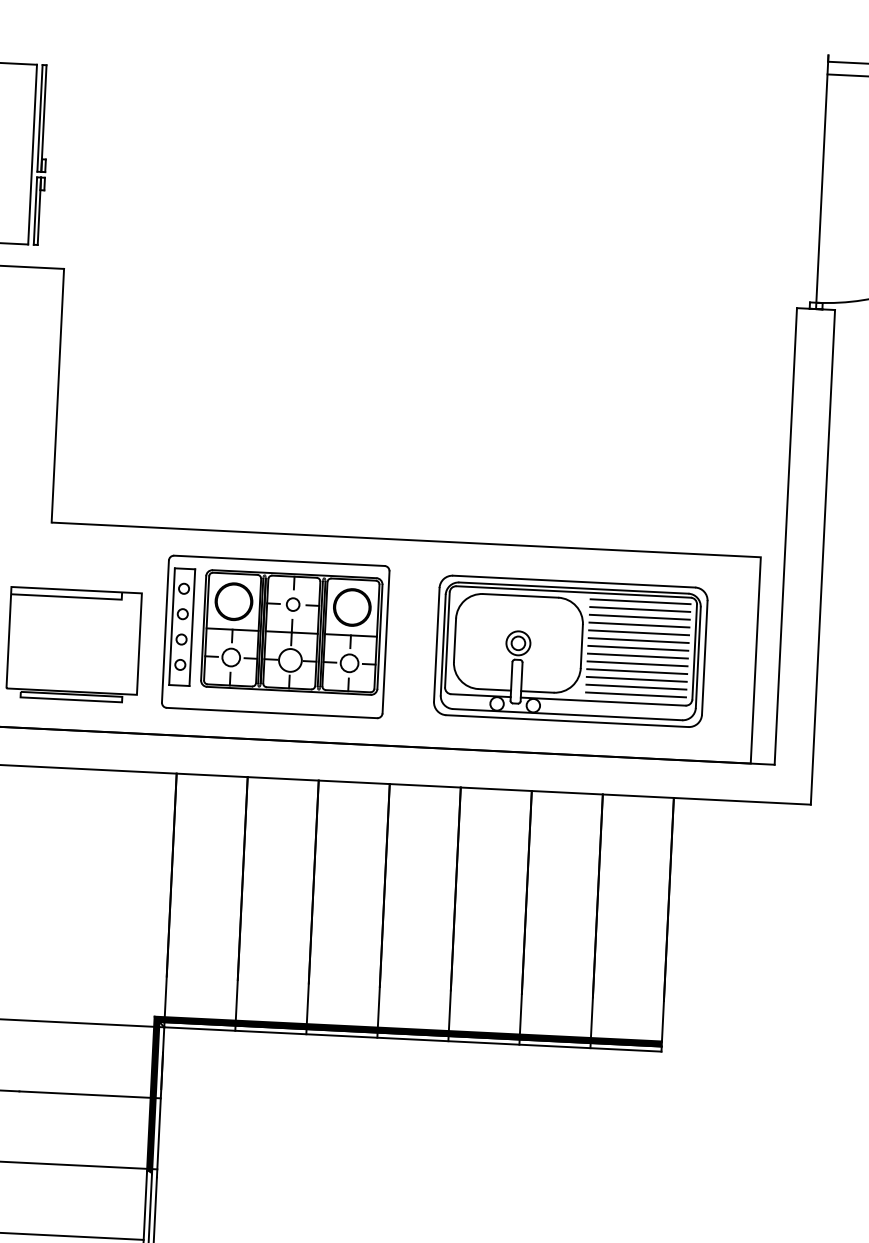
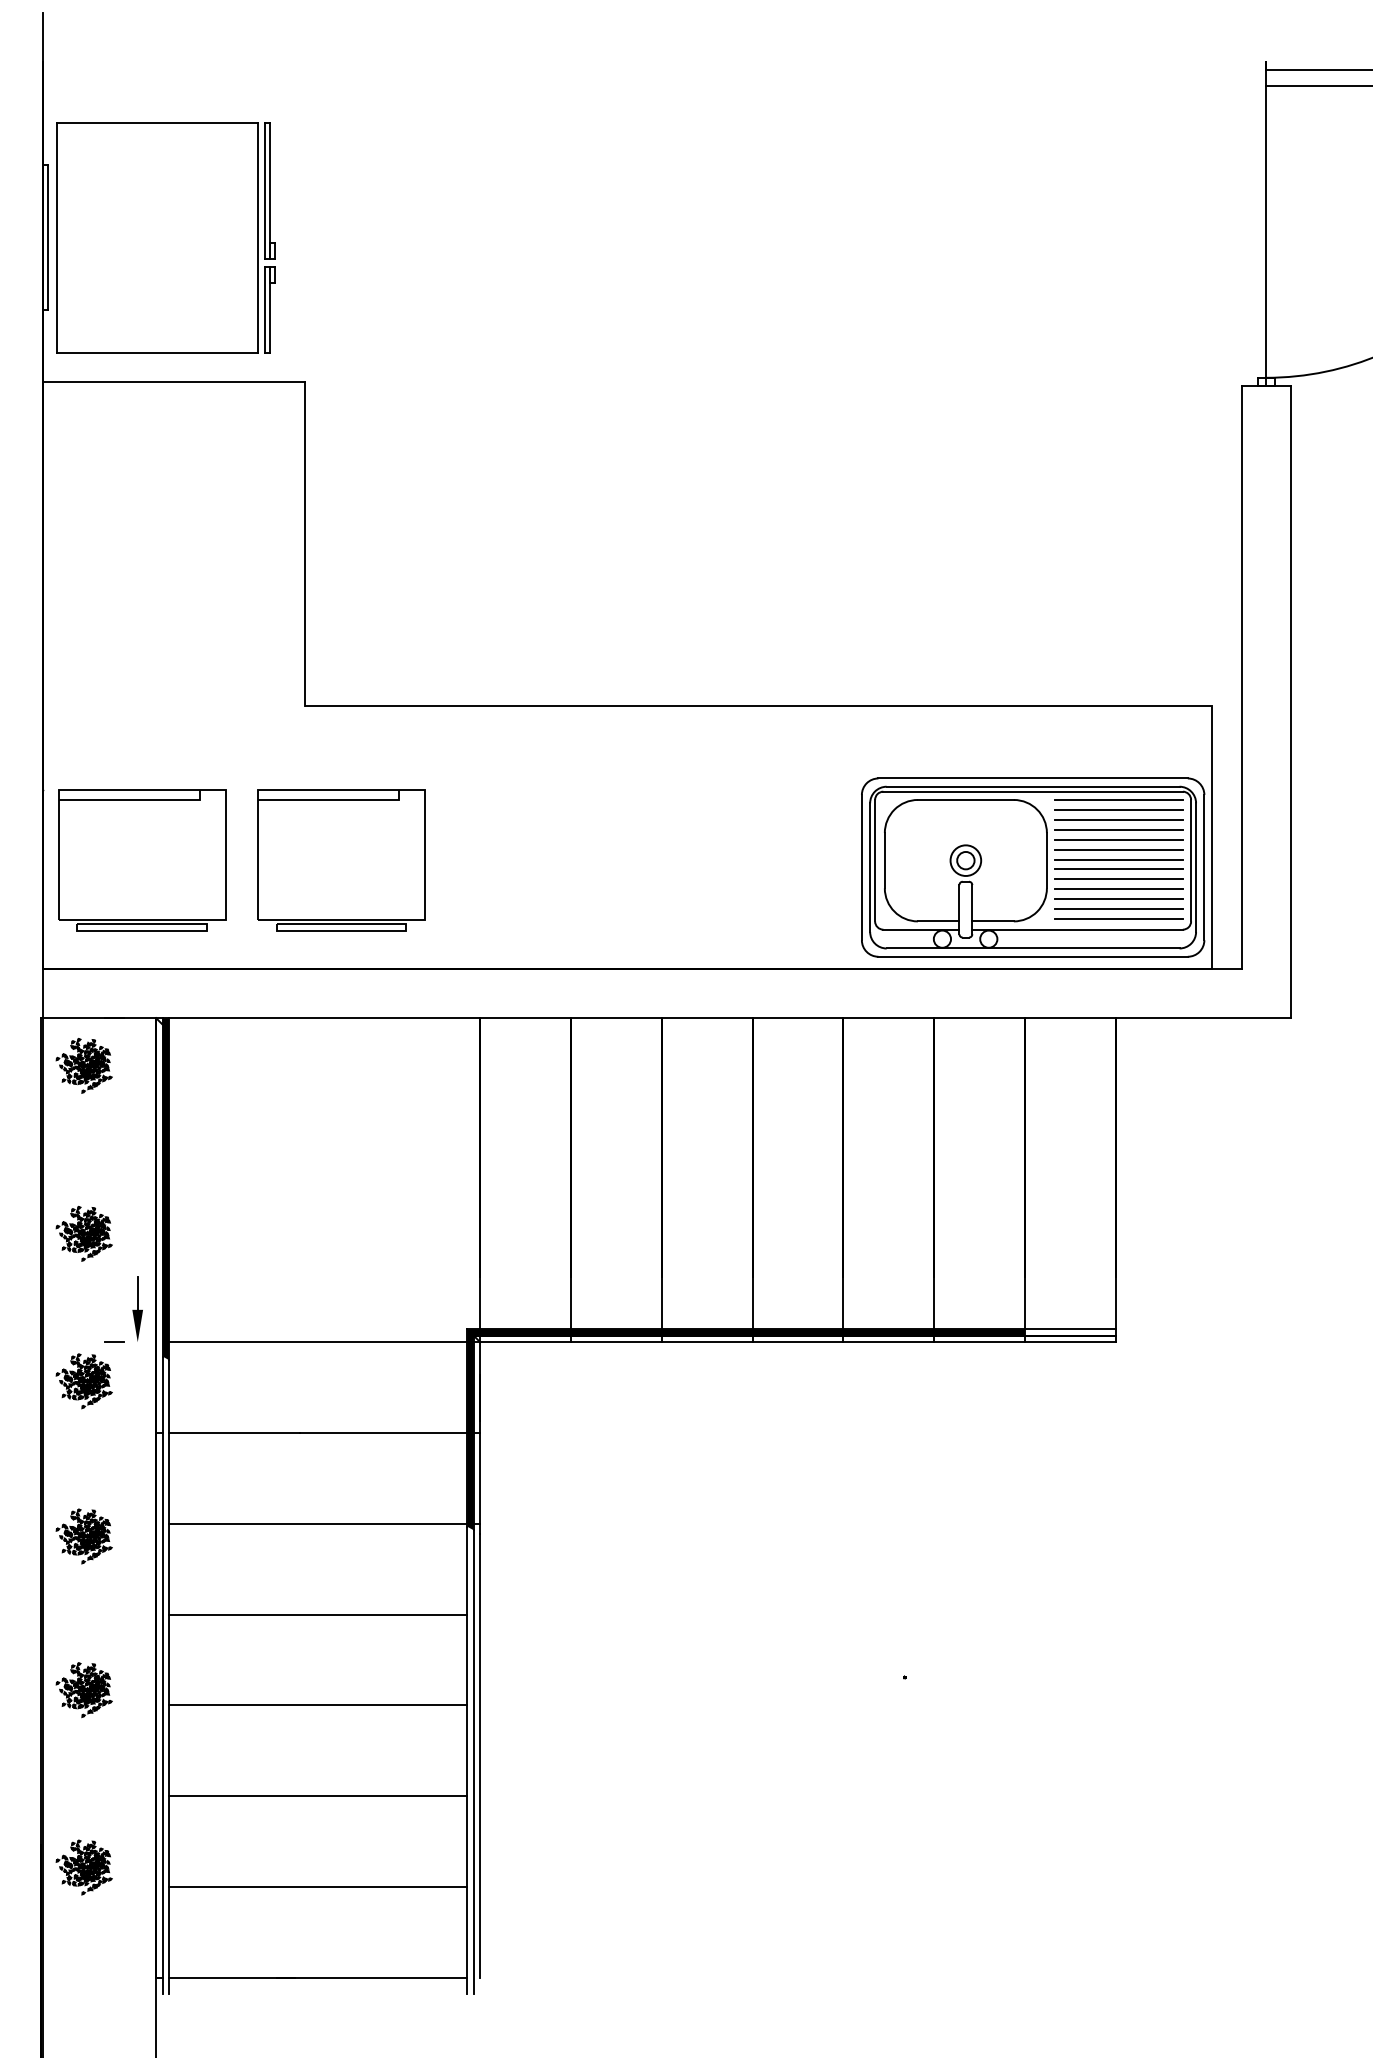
part: (275, 636) -> (597, 837), removed
part: (571, 651) -> (1033, 867), moved
fill: (625, 1042) -> (1069, 1332), removed

